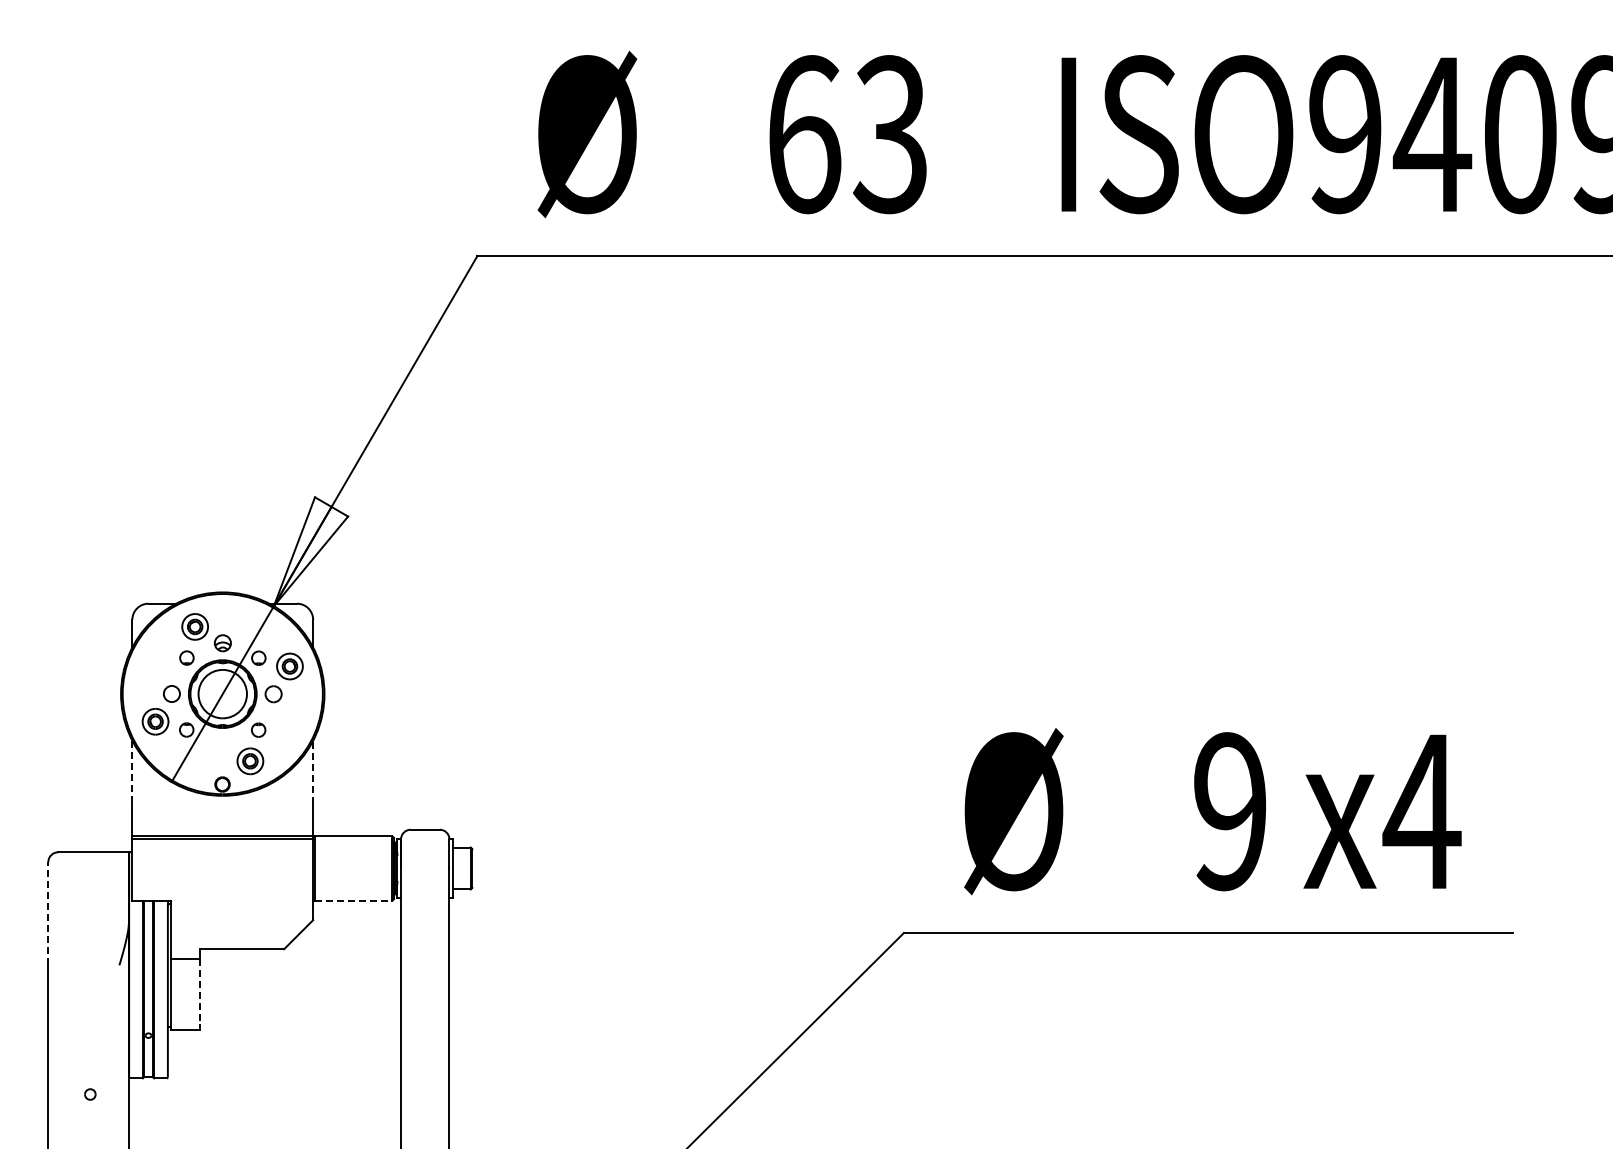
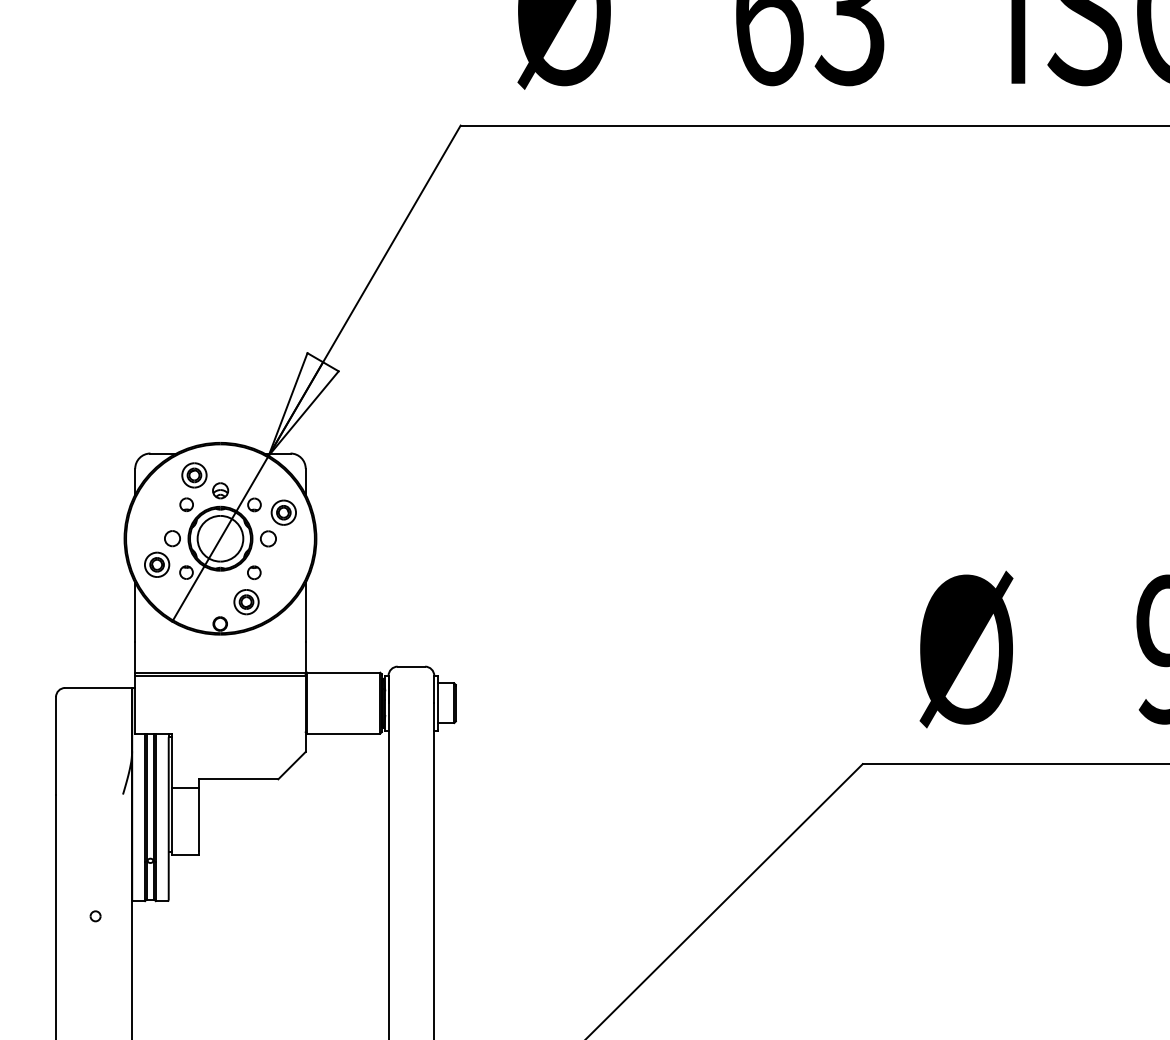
line: (132, 772) -> (135, 612), dashed -> solid
line: (313, 772) -> (306, 612), dashed -> solid
line: (353, 900) -> (343, 733), dashed -> solid
line: (48, 913) -> (56, 745), dashed -> solid
line: (200, 992) -> (199, 820), dashed -> solid

